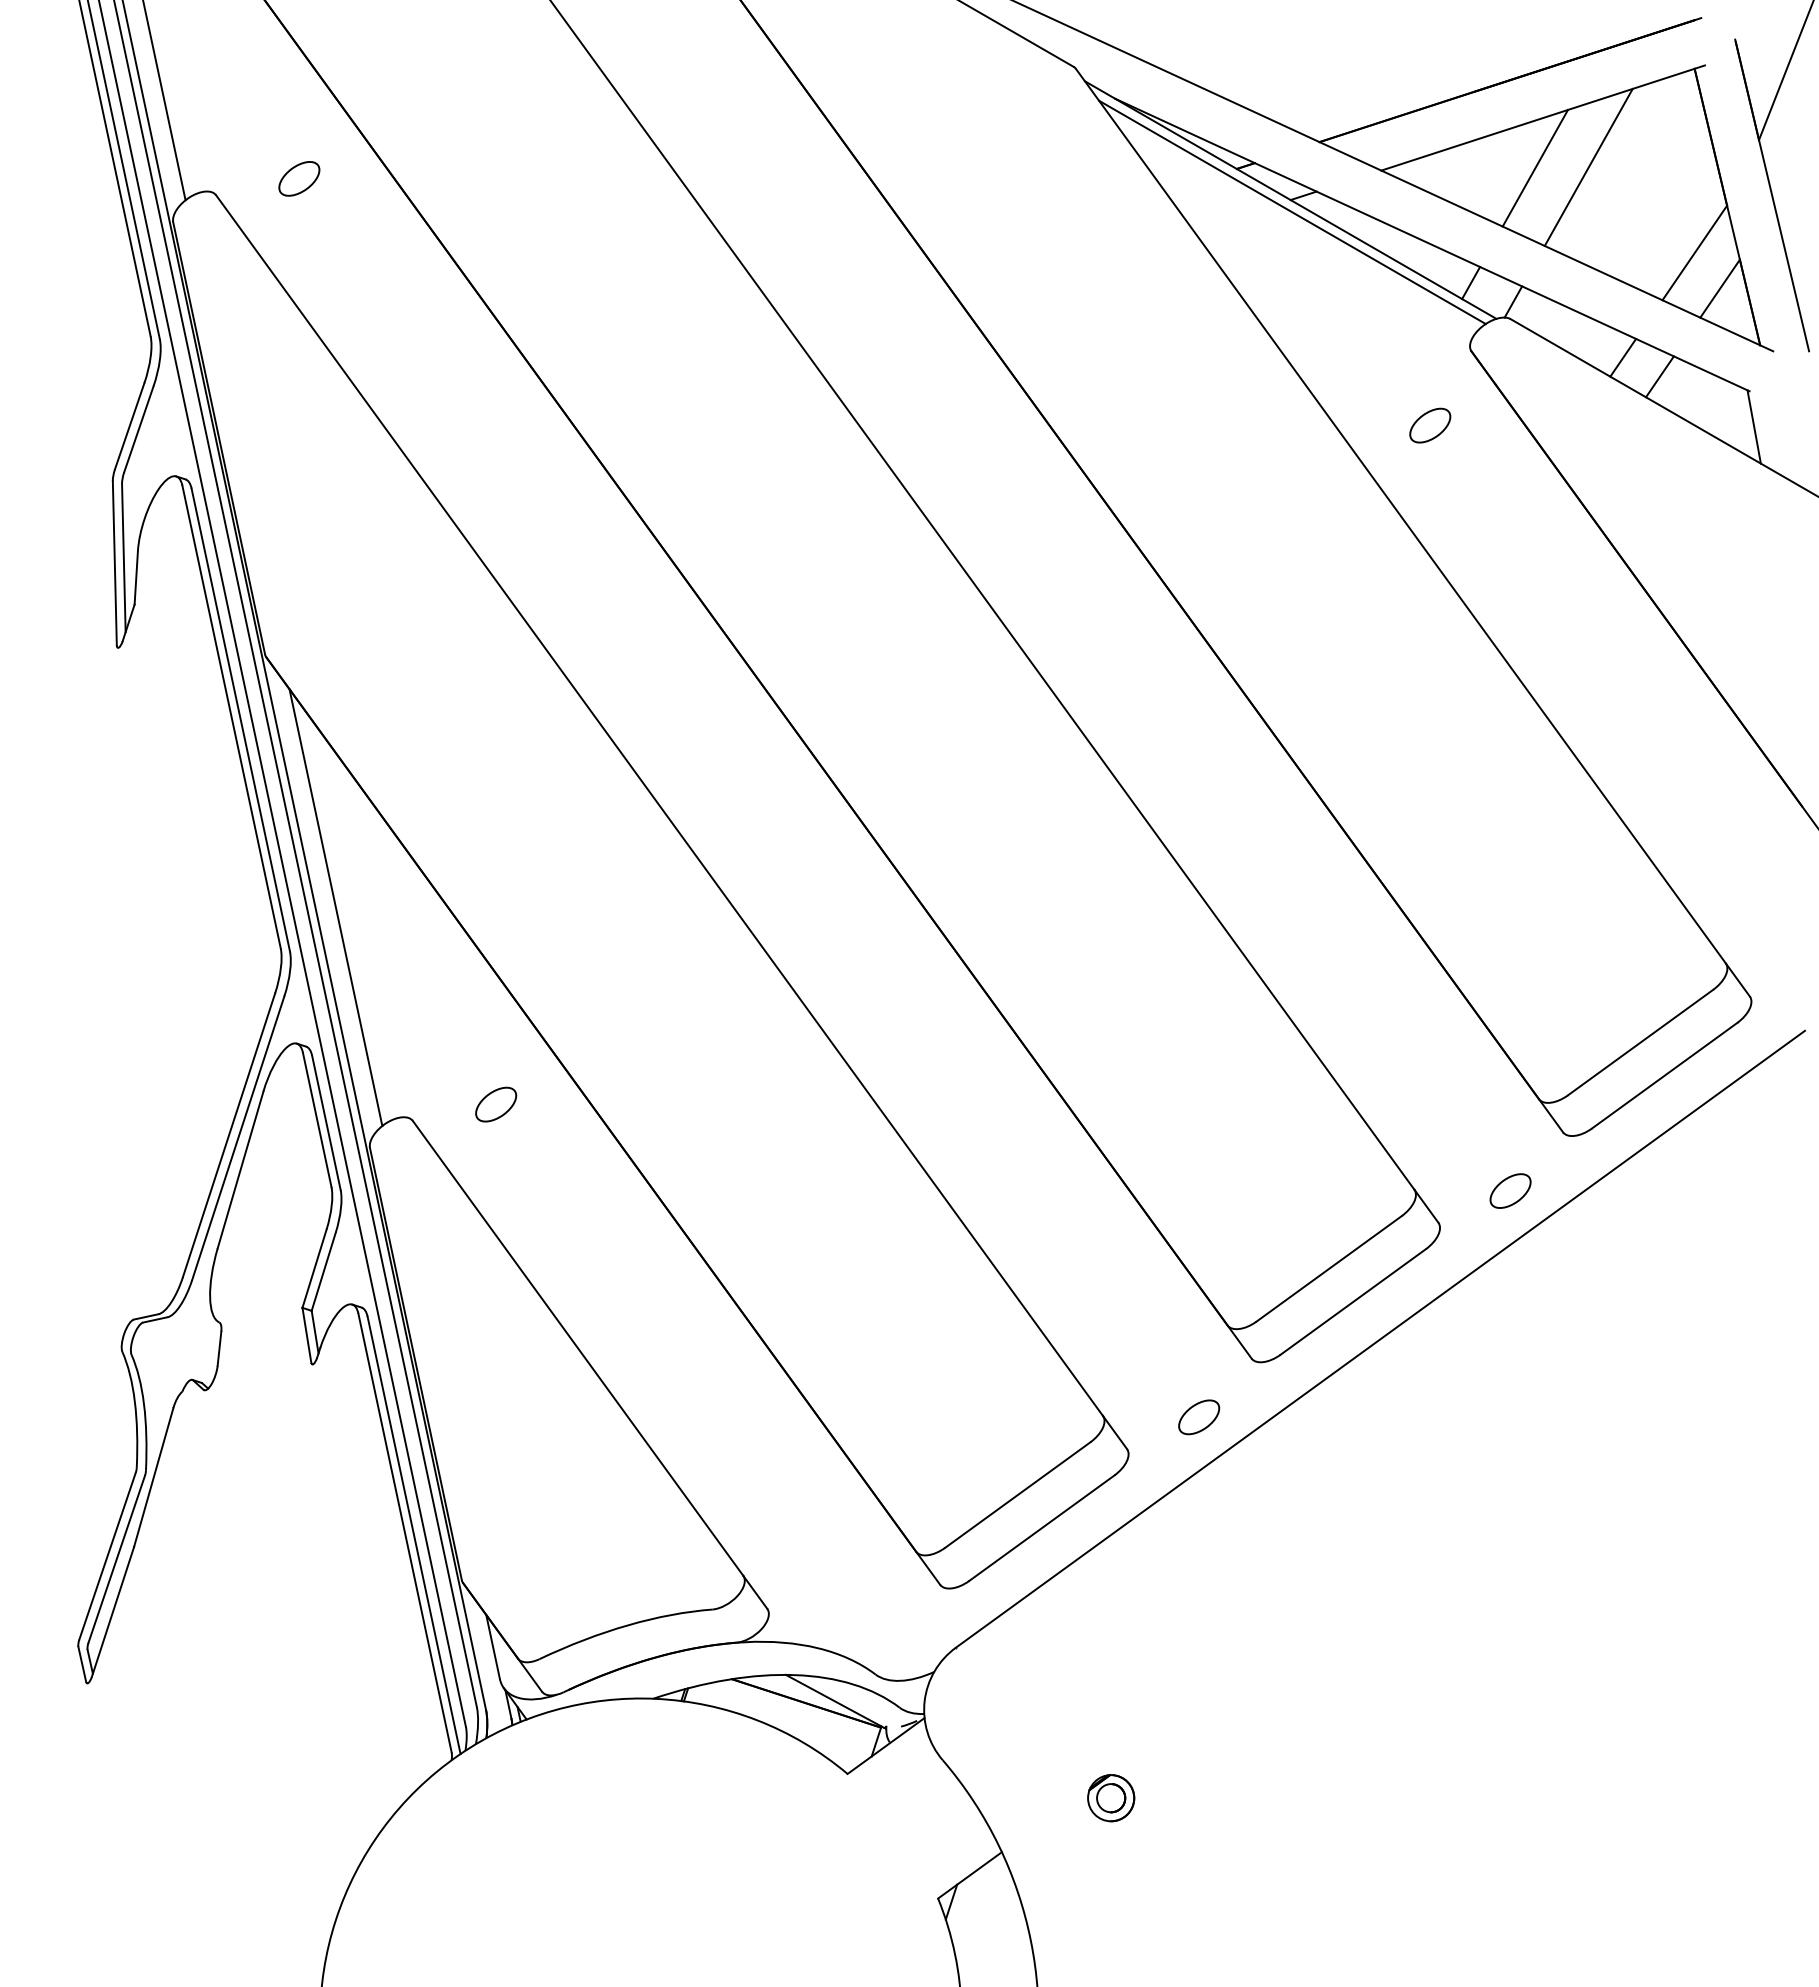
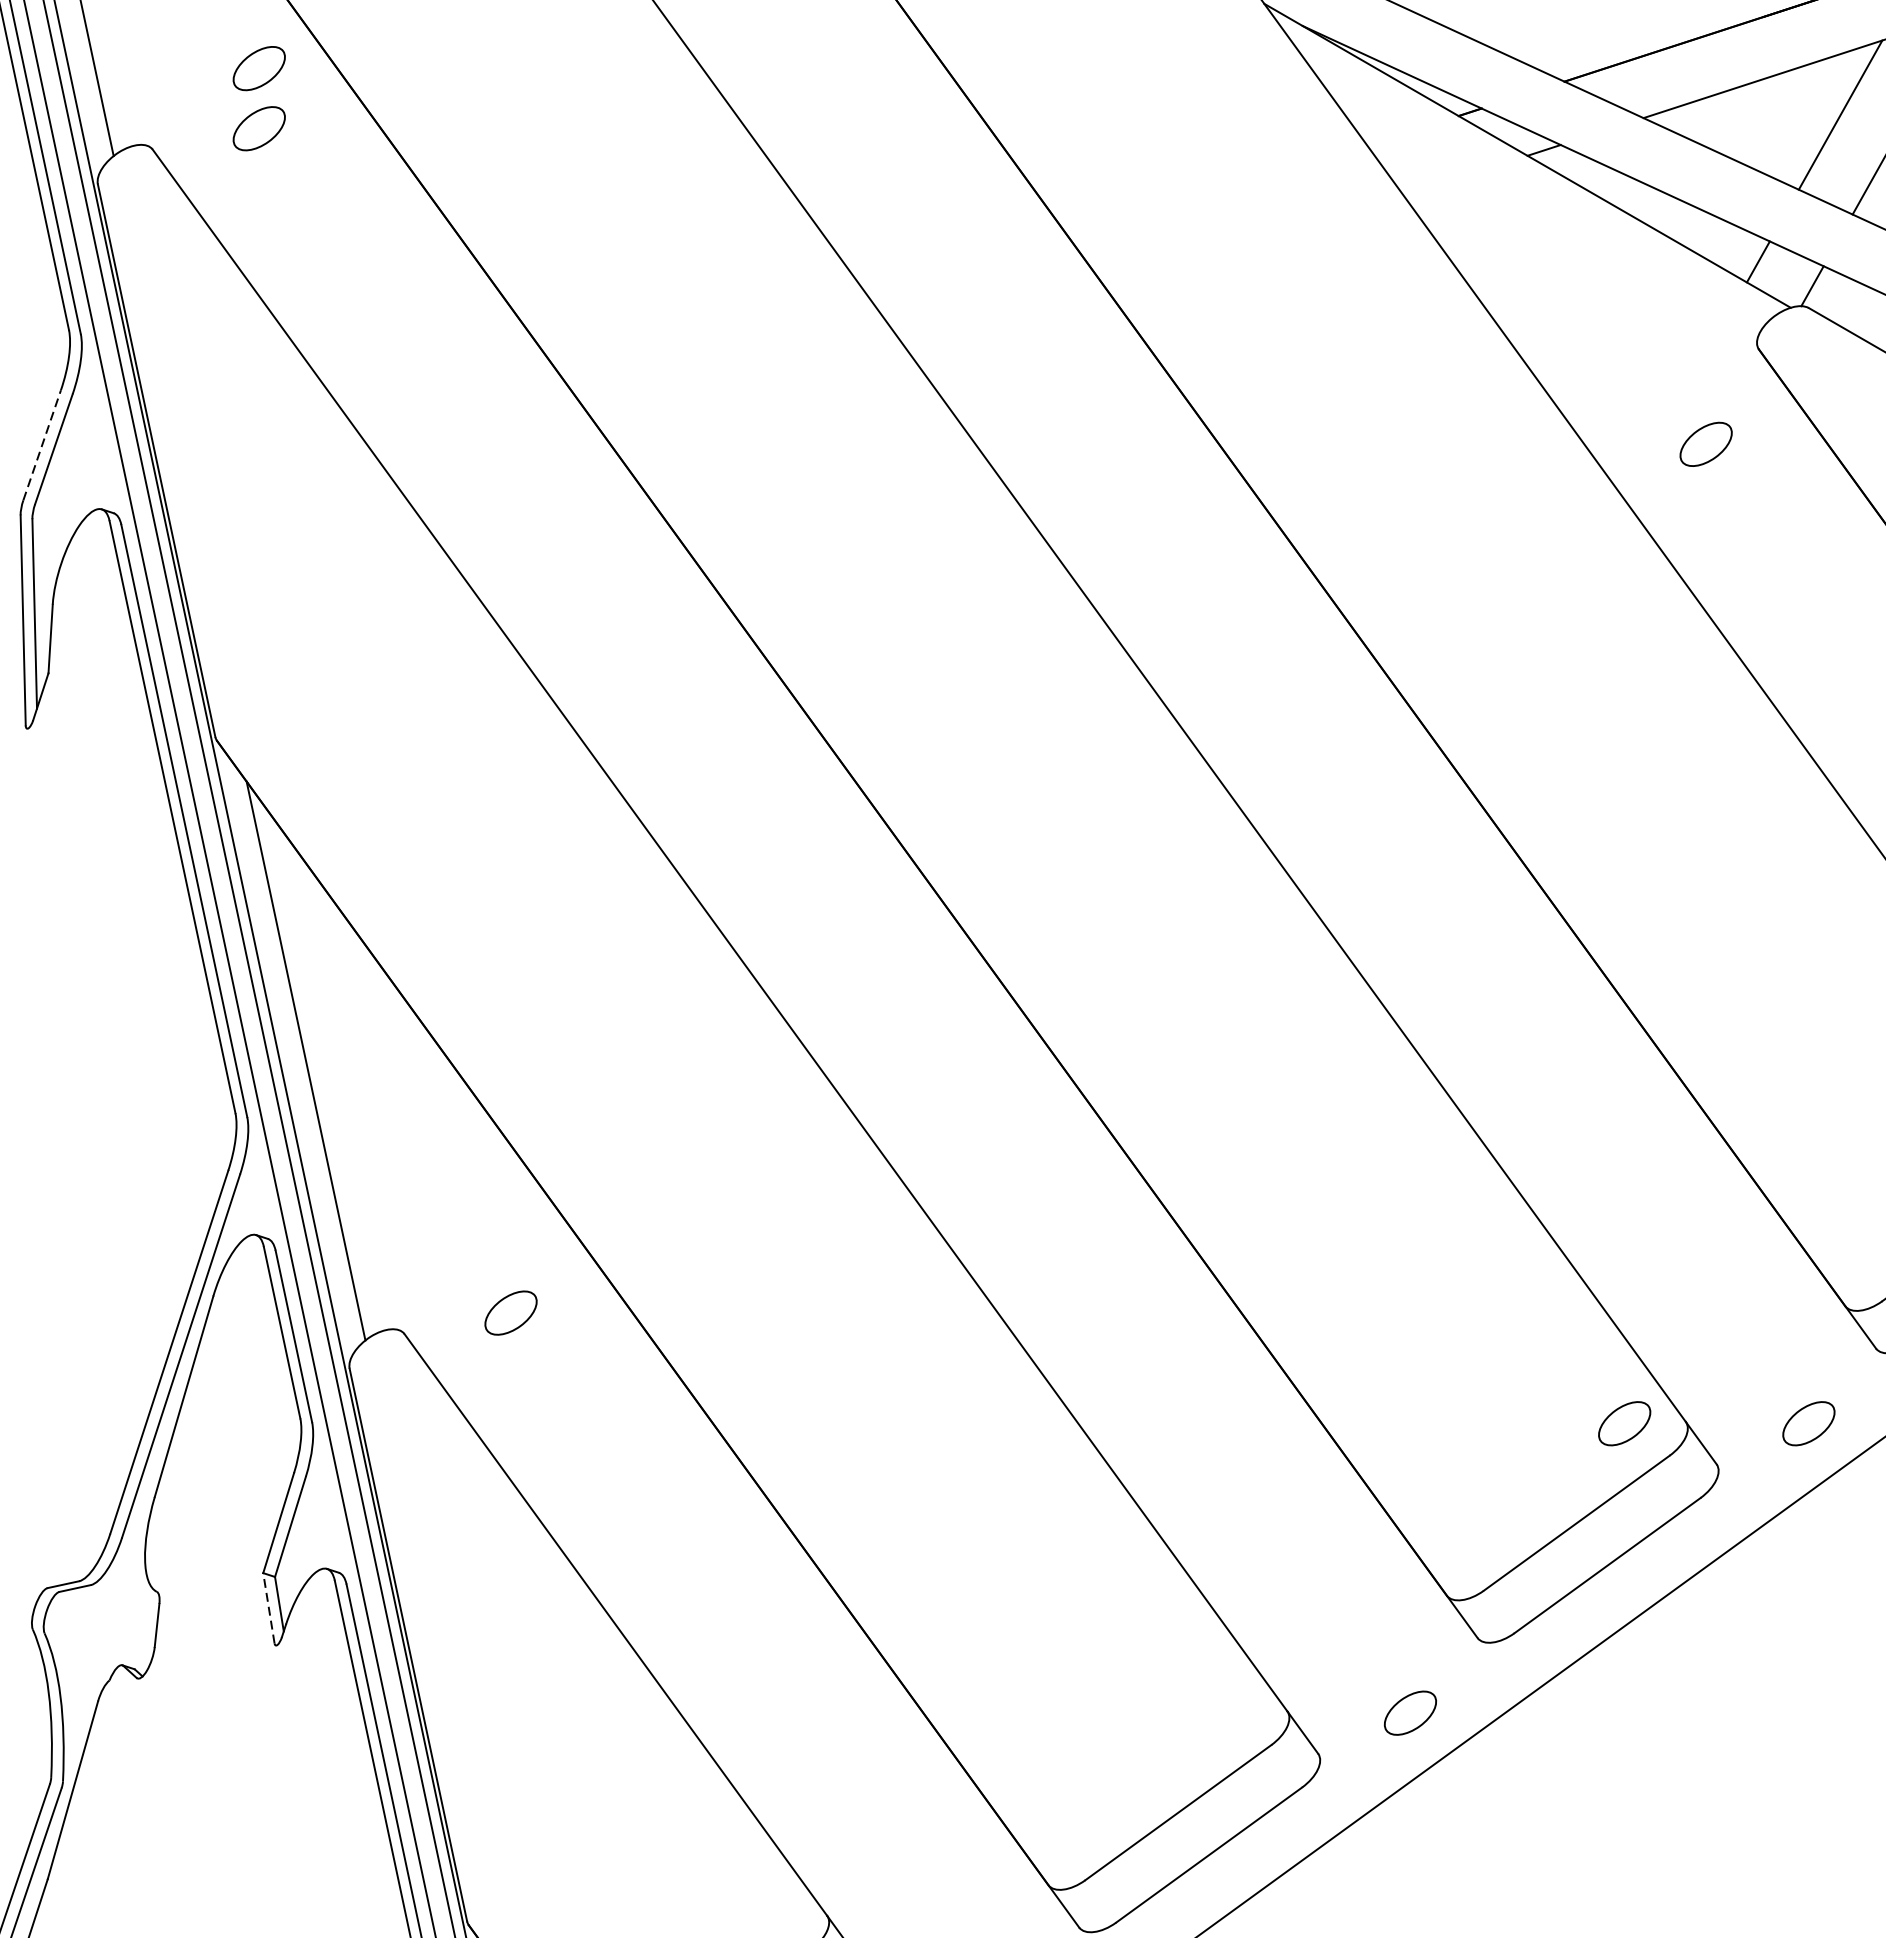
part: (299, 131) -> (259, 68), added
line: (1292, 212) -> (1529, 171), removed
line: (129, 425) -> (41, 444), solid -> dashed
part: (1366, 1190) -> (1624, 1422), added
line: (306, 1335) -> (268, 1608), solid -> dashed

